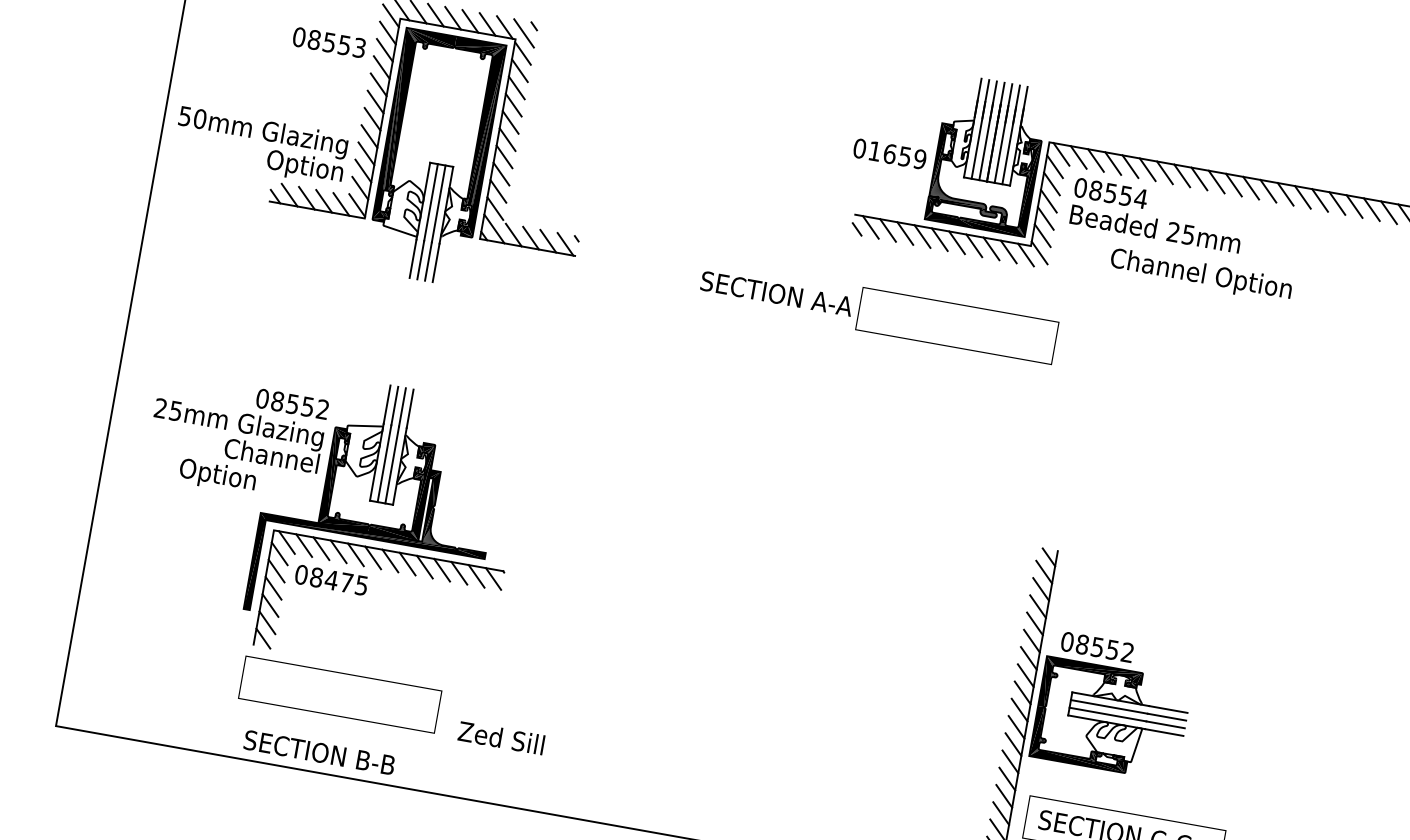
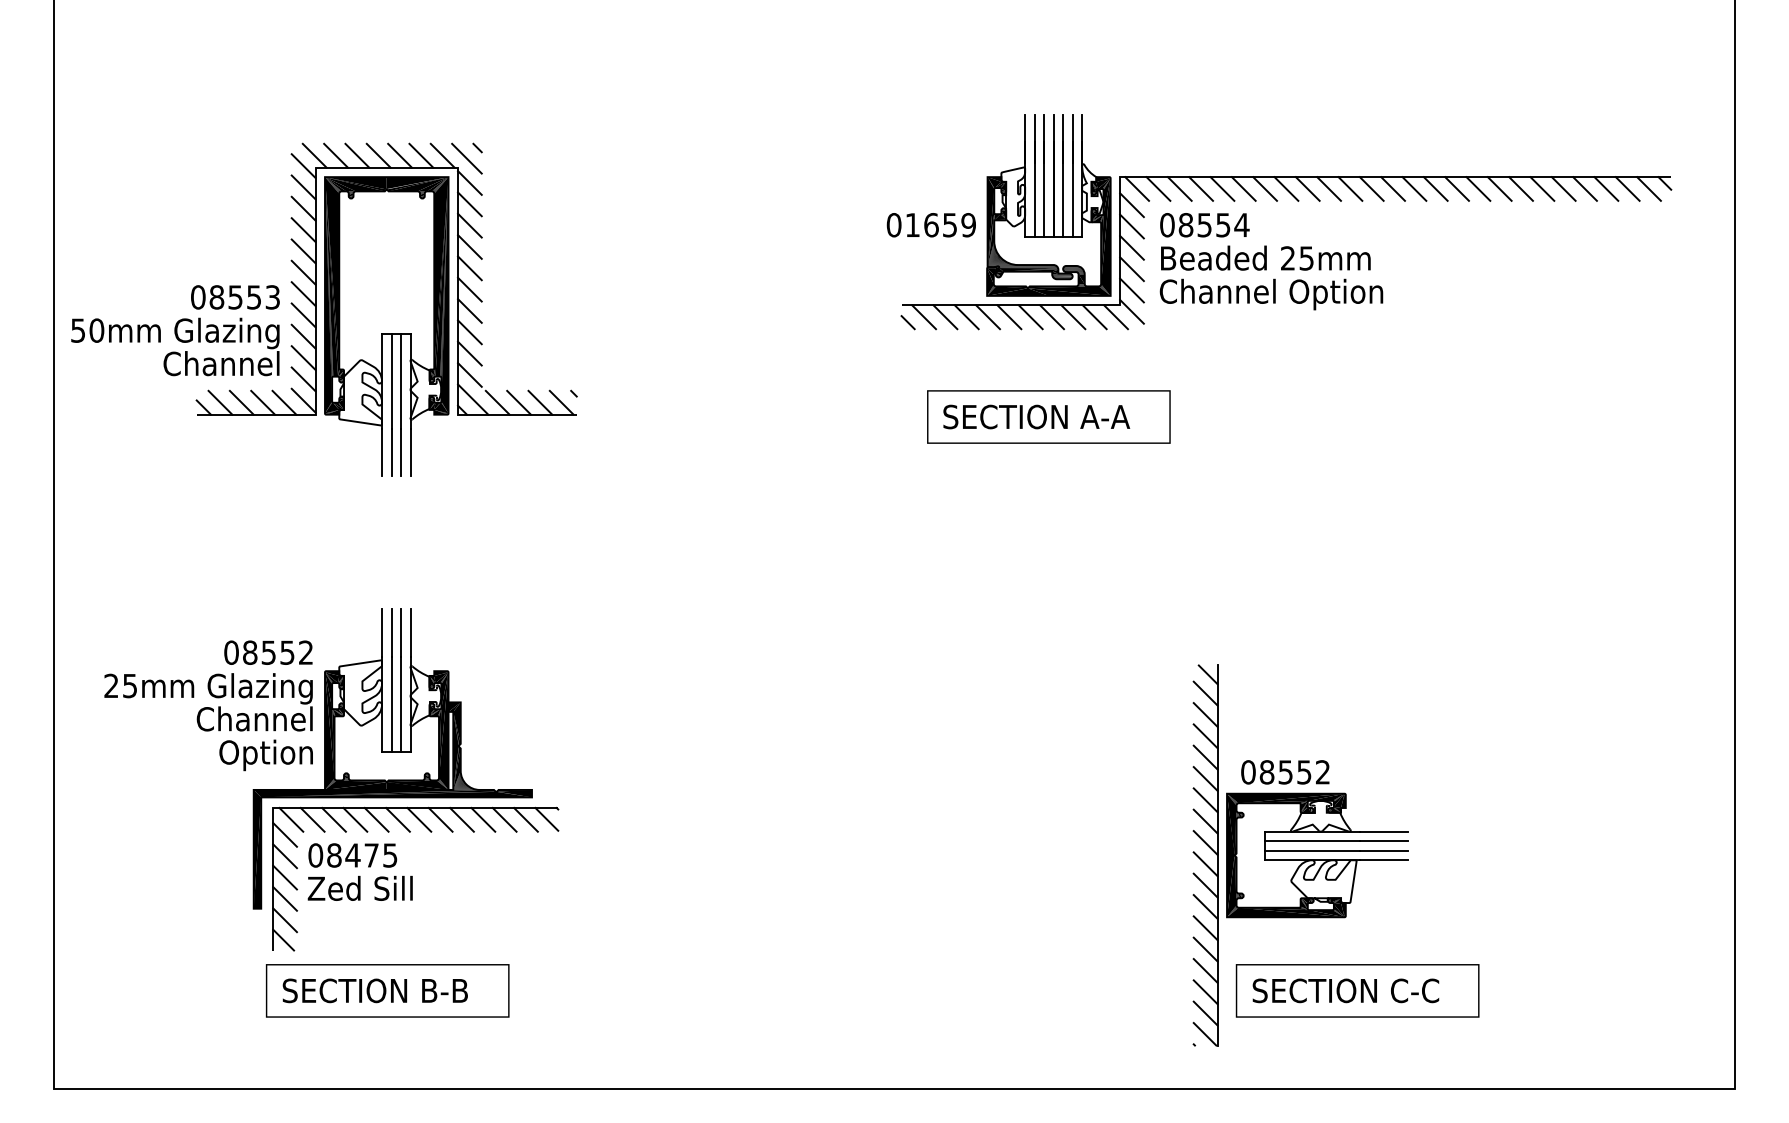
text: (329, 42) -> (235, 297), moved
text: (295, 166) -> (221, 366), Option -> Channel
text: (1201, 275) -> (1271, 294), moved
text: (776, 293) -> (1036, 416), moved
text: (217, 476) -> (265, 755), moved
text: (500, 737) -> (359, 887), moved
text: (318, 752) -> (374, 990), moved

